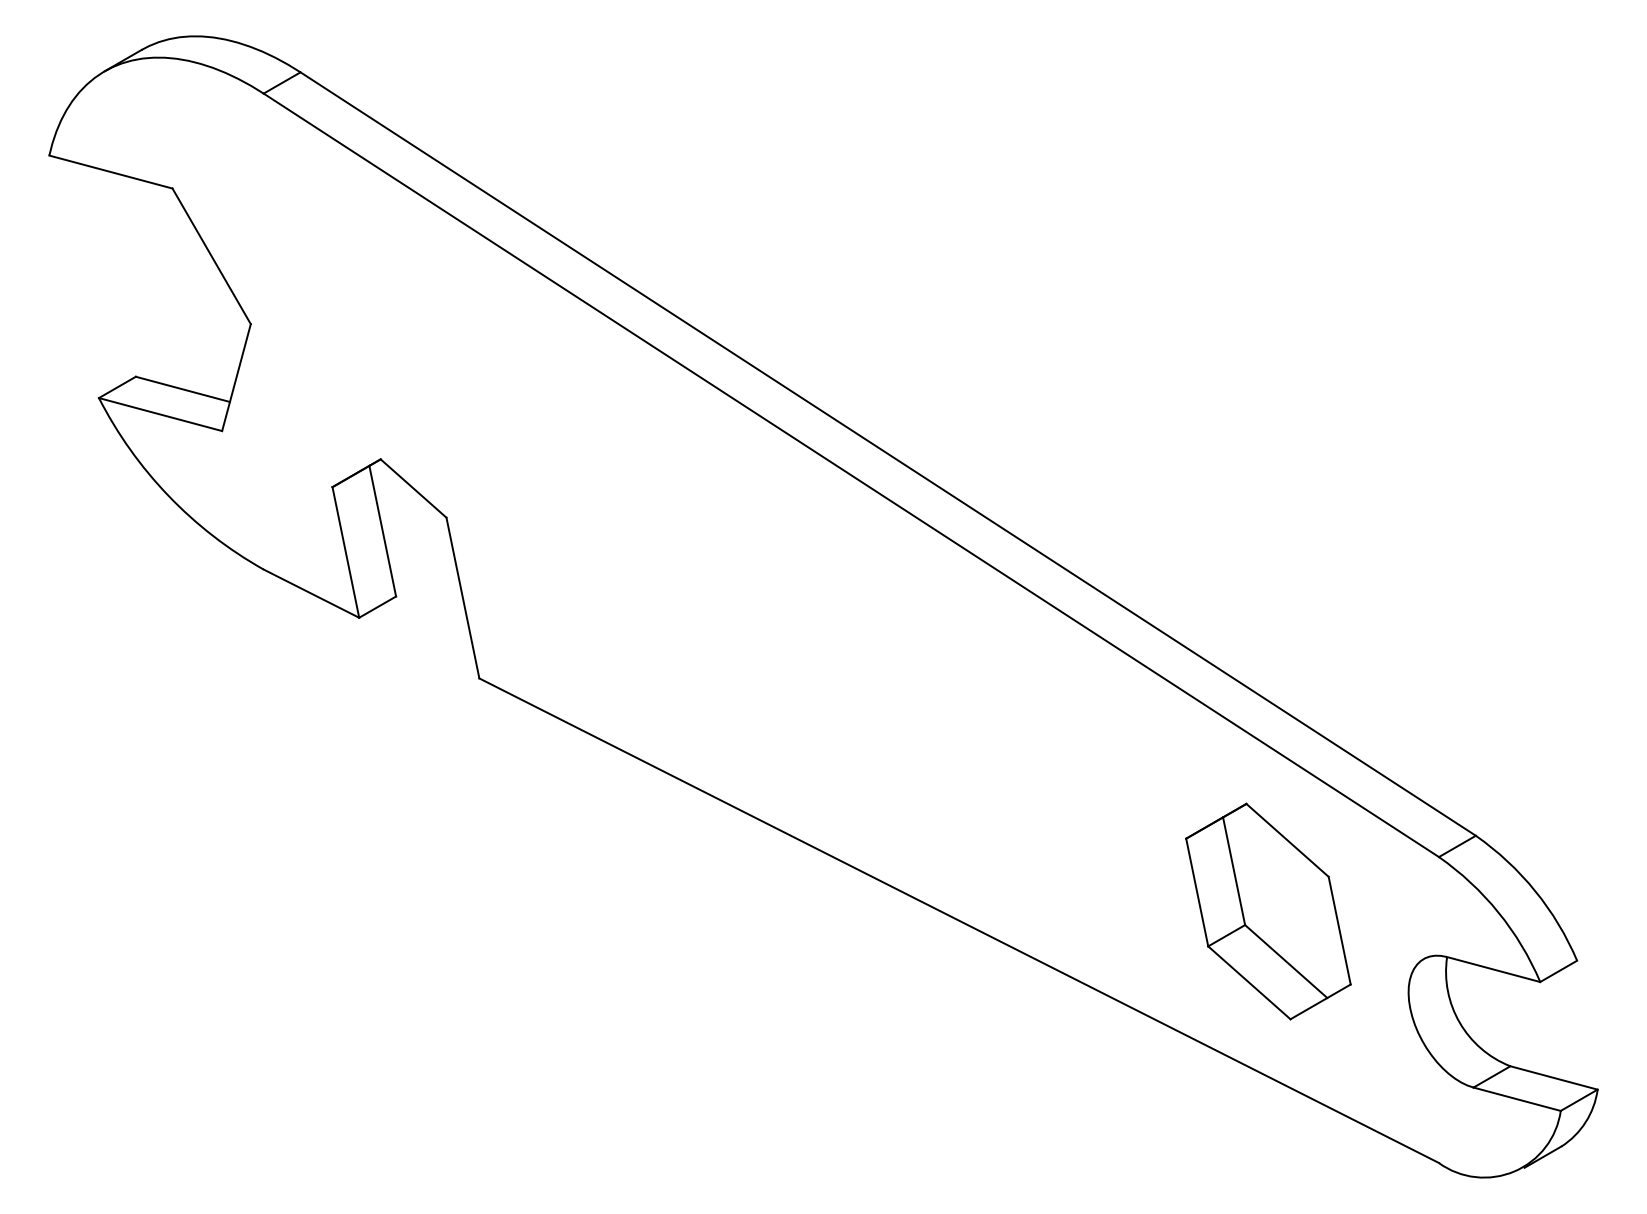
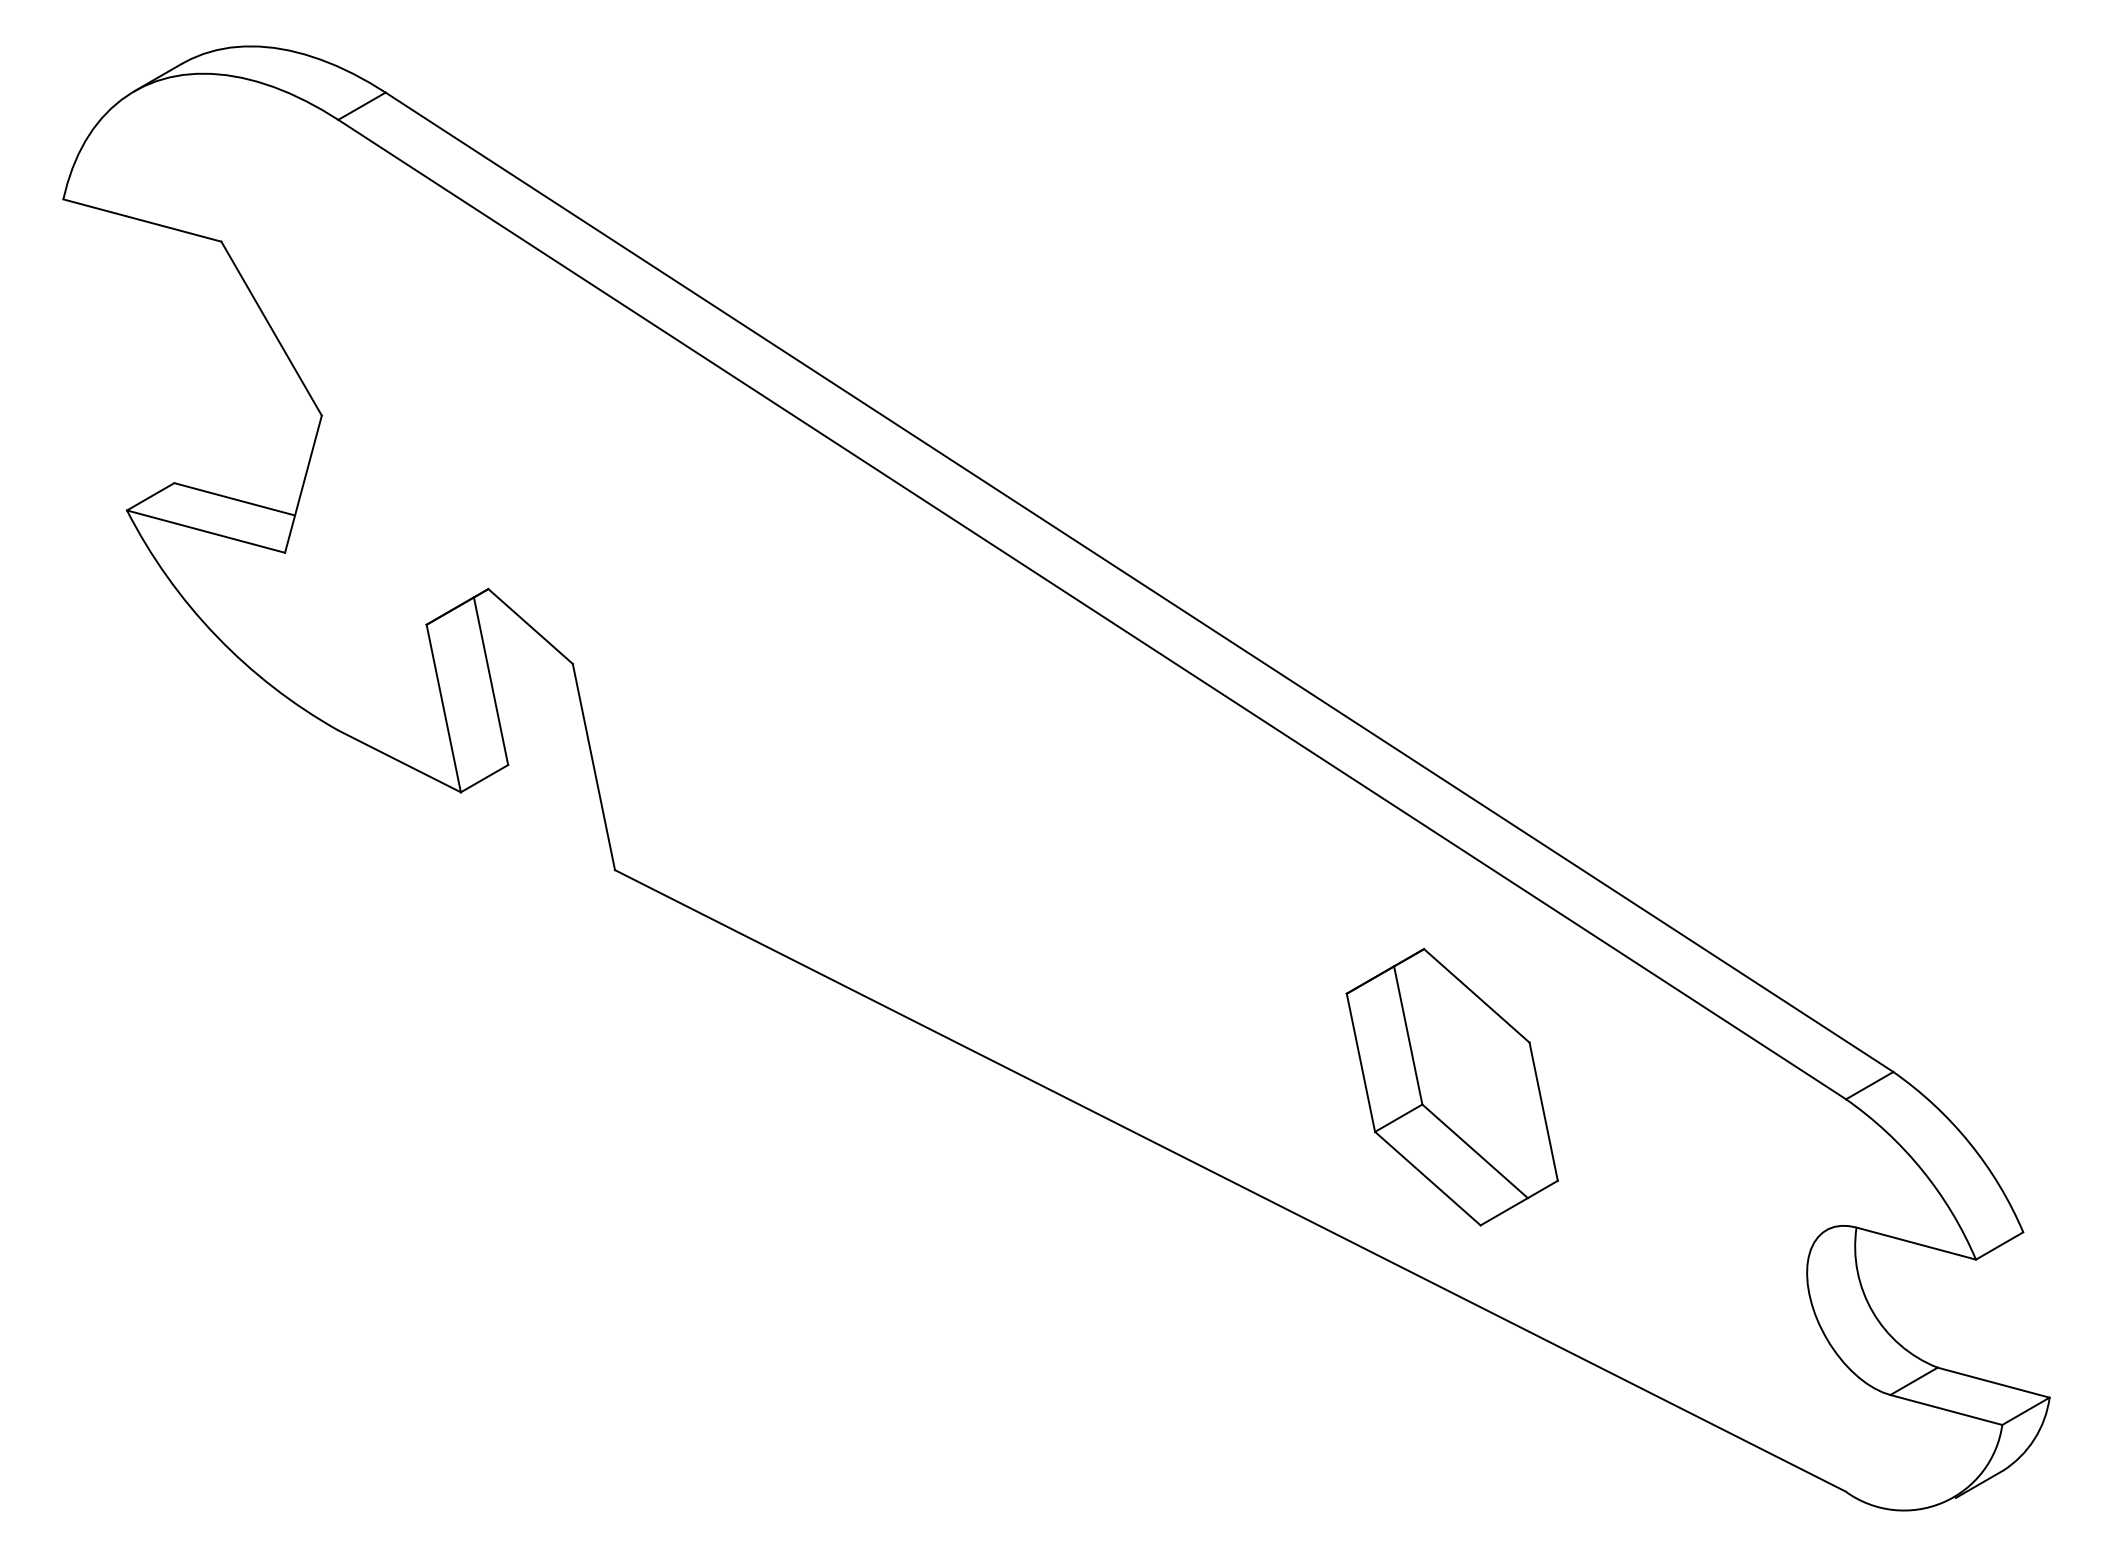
part: (1267, 911) -> (1451, 1087), moved

